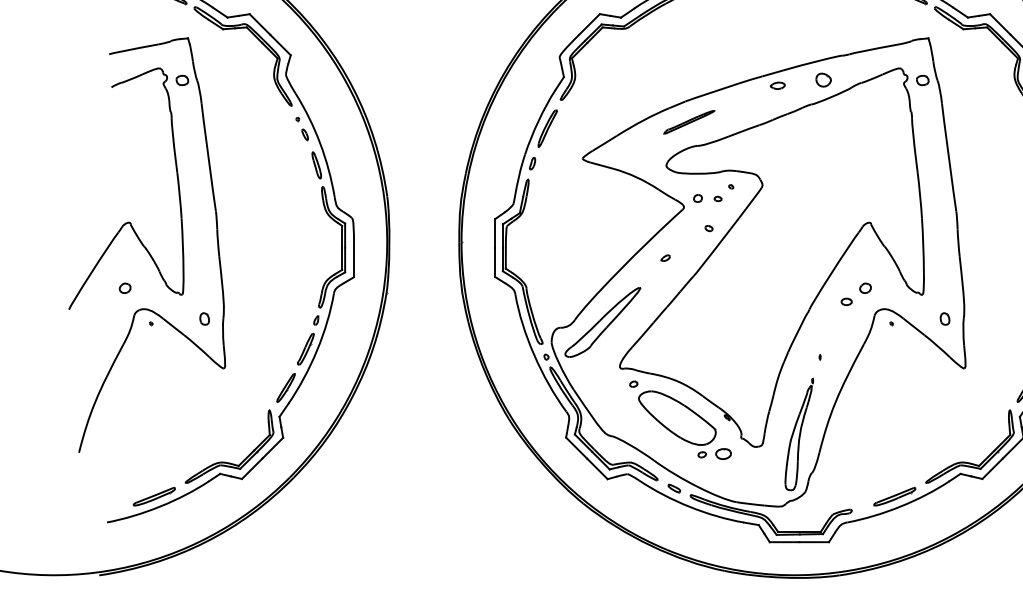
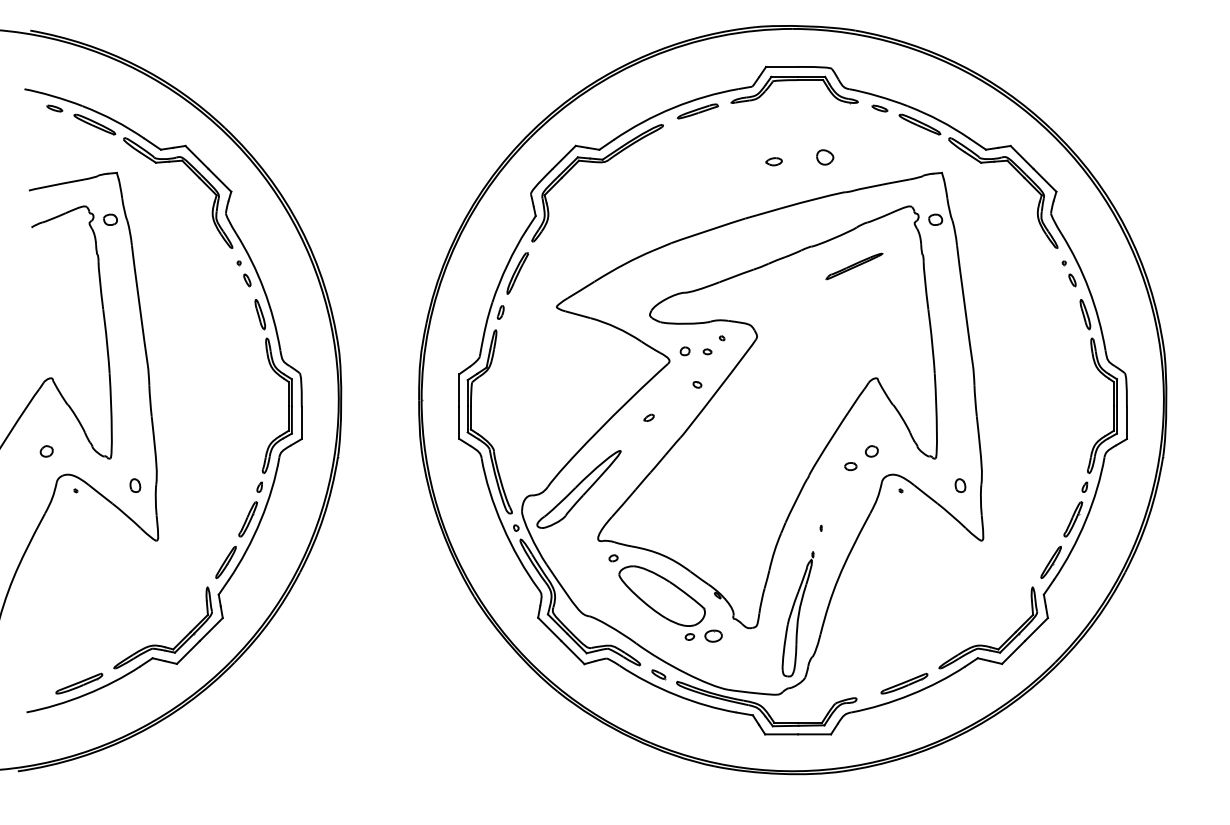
part: (823, 80) -> (825, 157), moved
part: (777, 85) -> (773, 161), moved
part: (689, 122) -> (854, 266), moved

